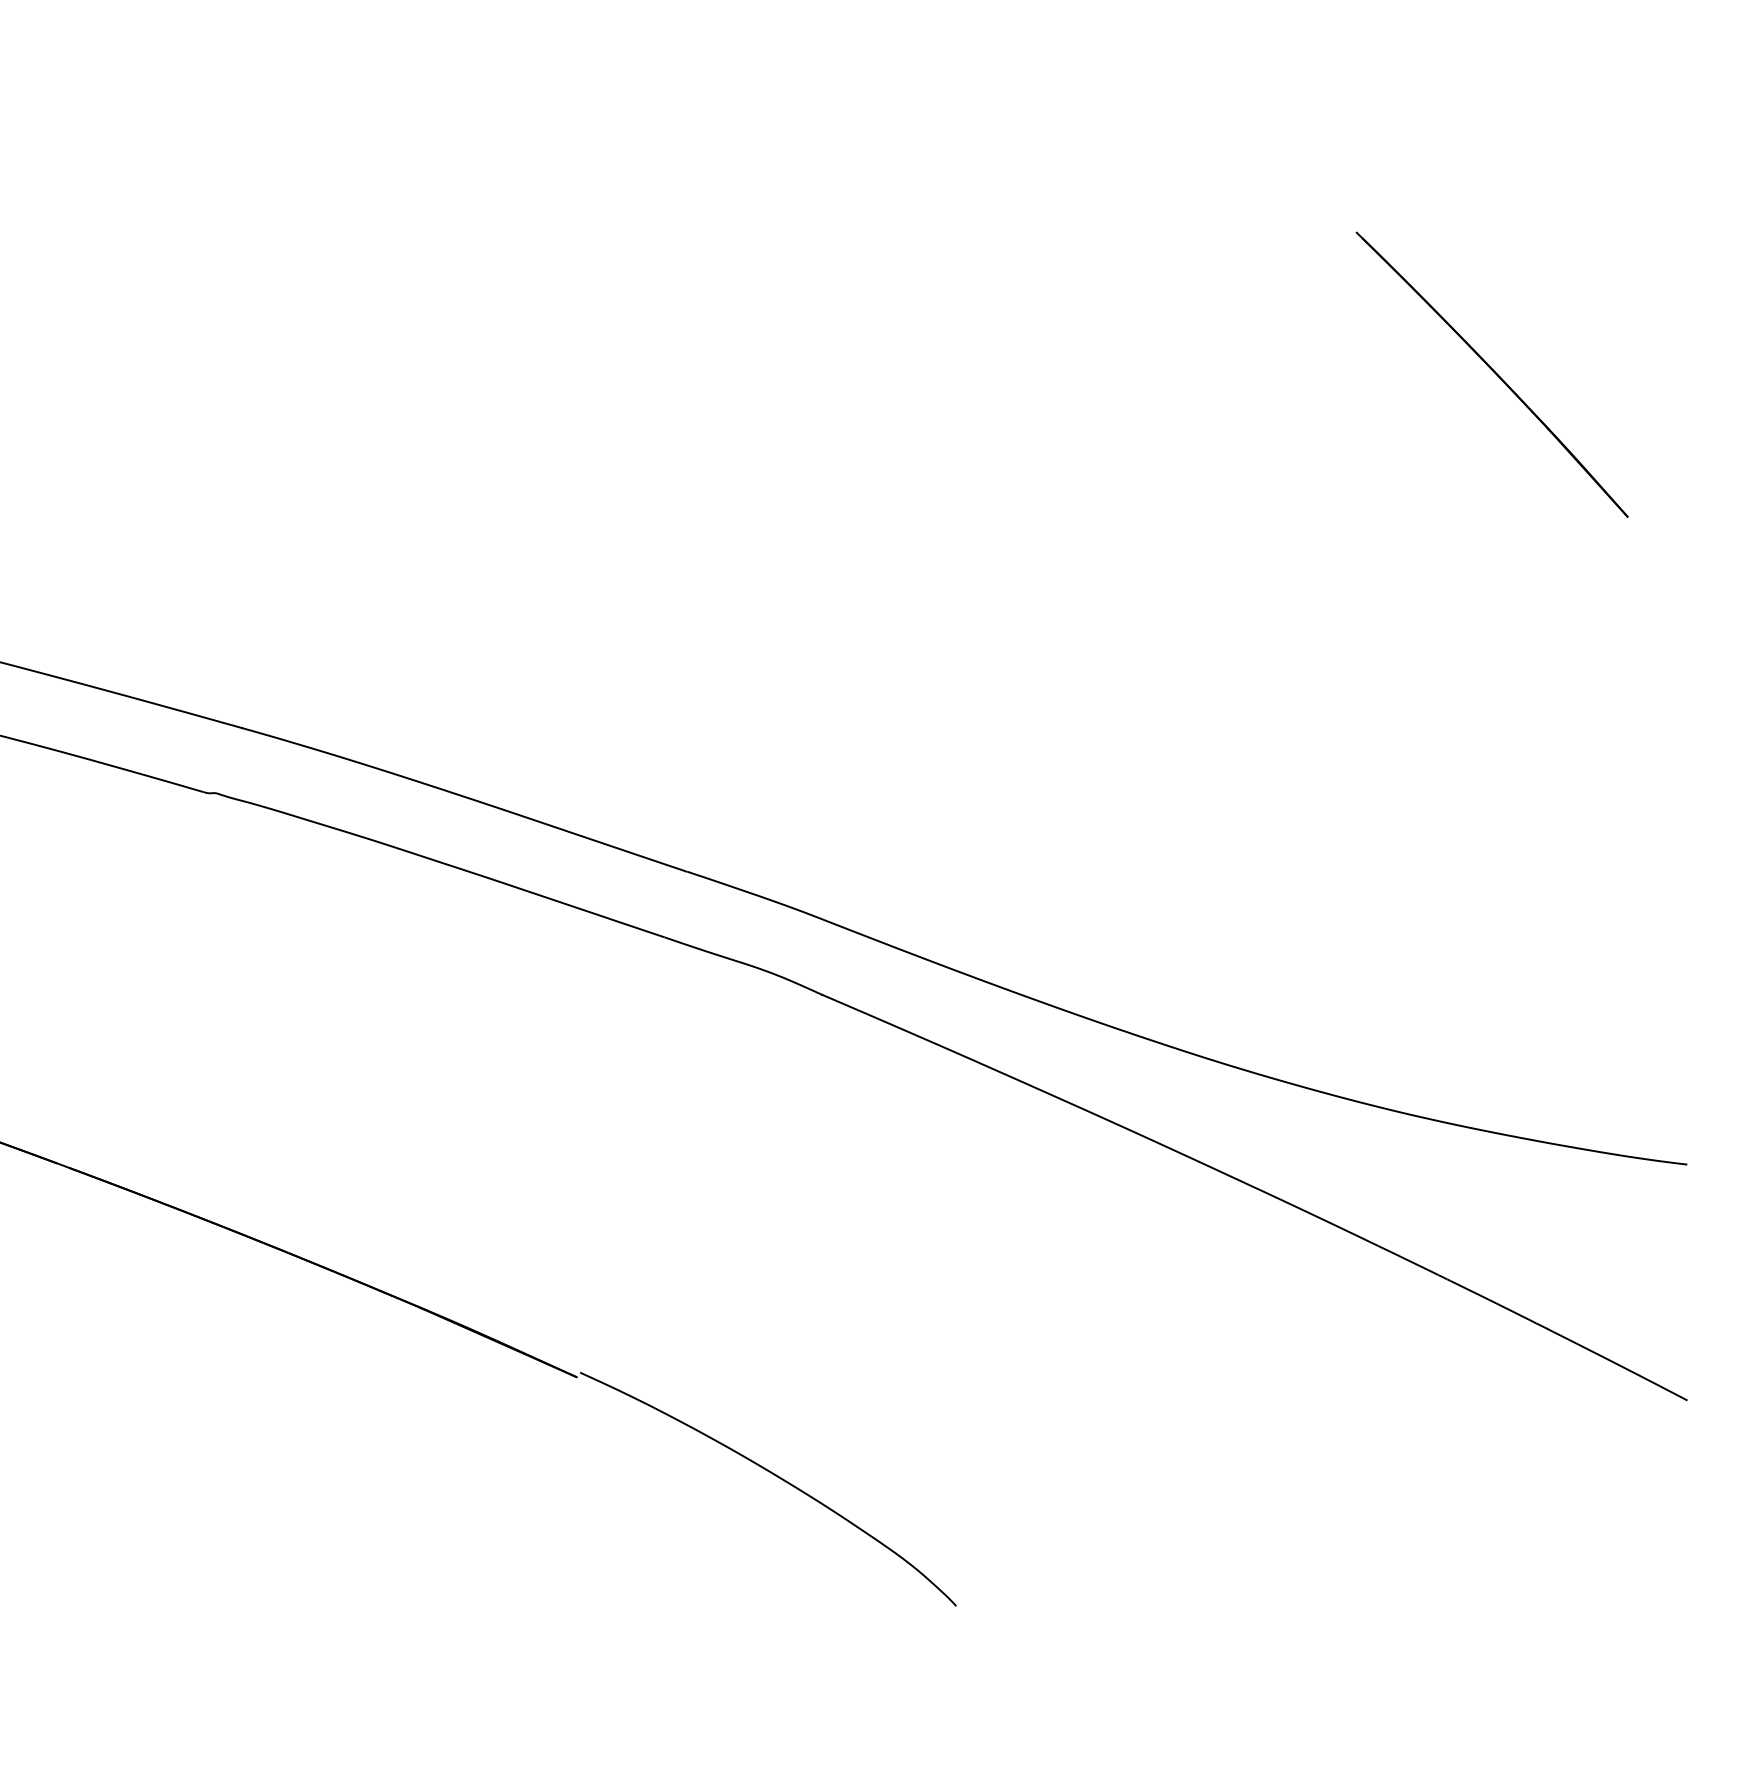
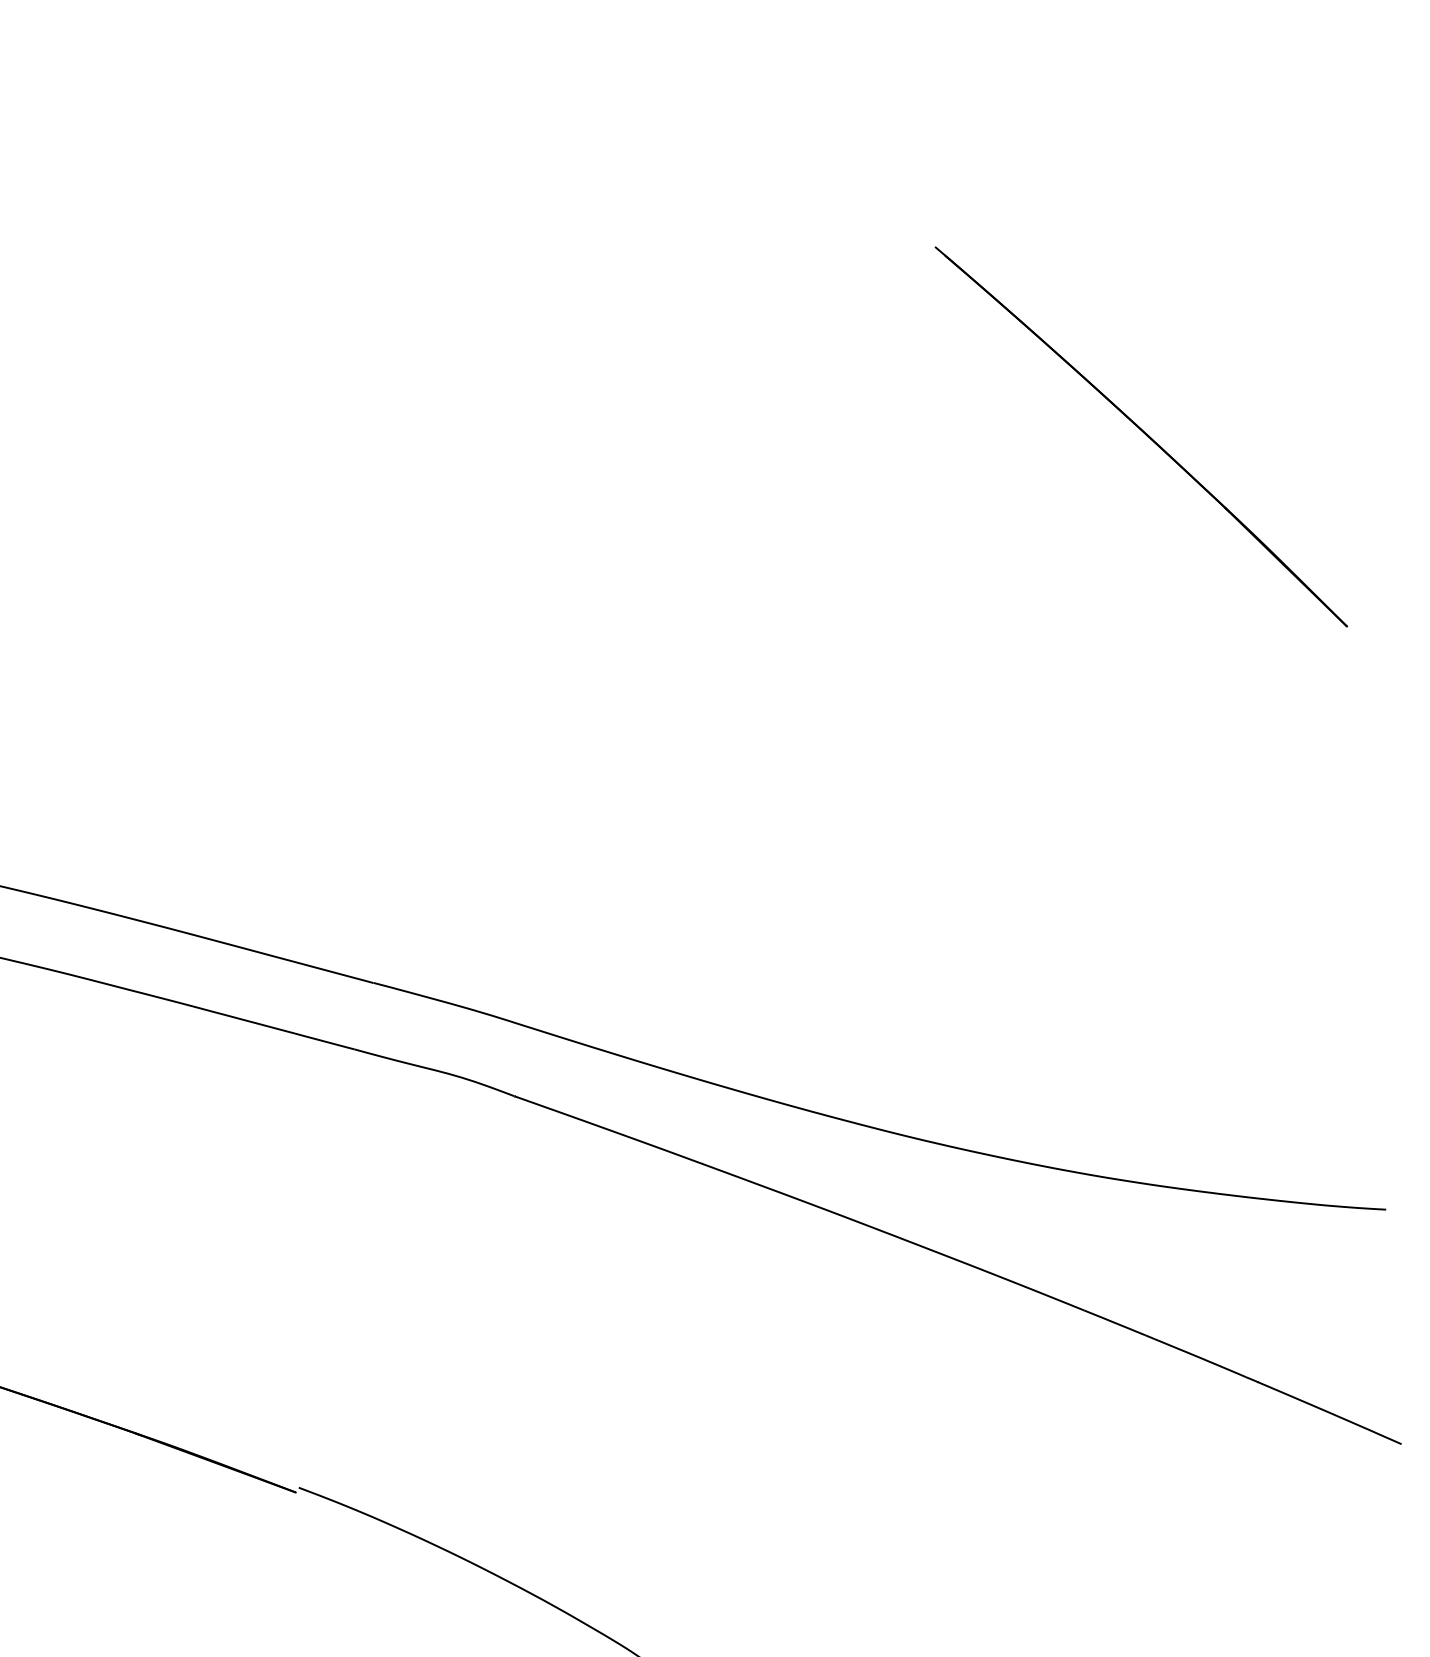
part: (1491, 374) -> (1140, 436), size x1.43

